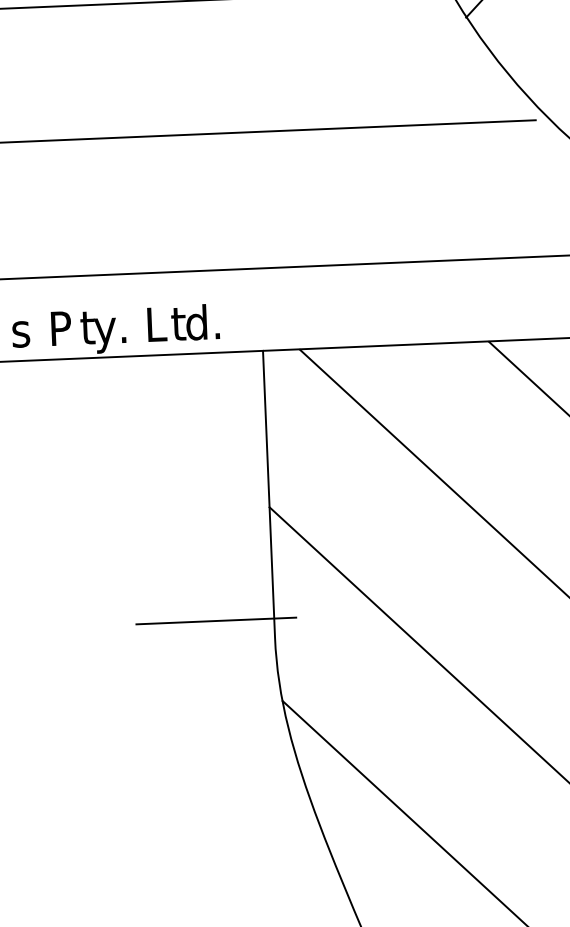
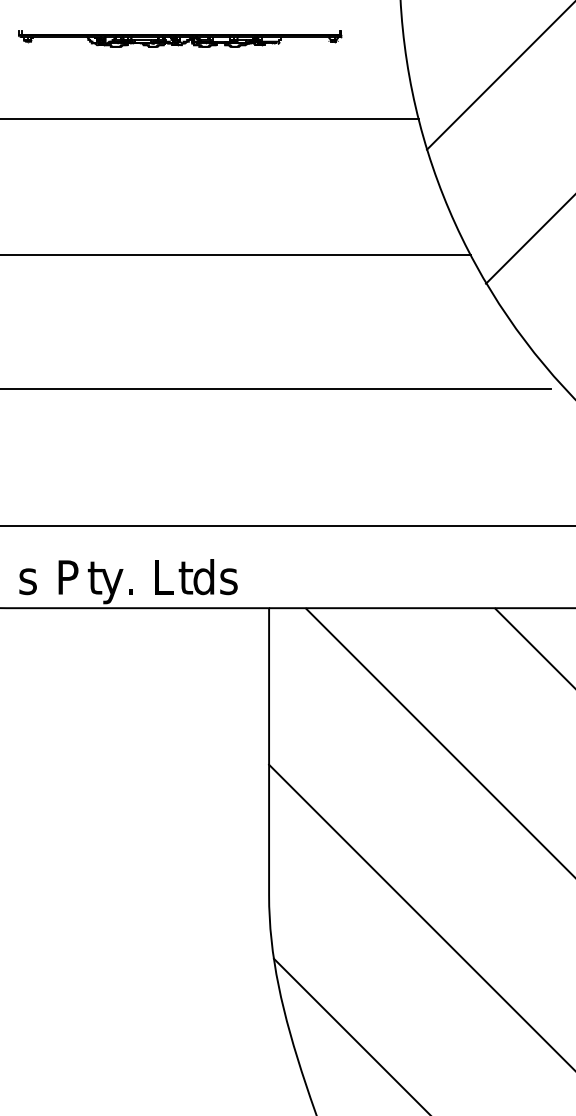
text: (221, 325) -> (228, 581), . -> s
line: (216, 621) -> (211, 876), removed

